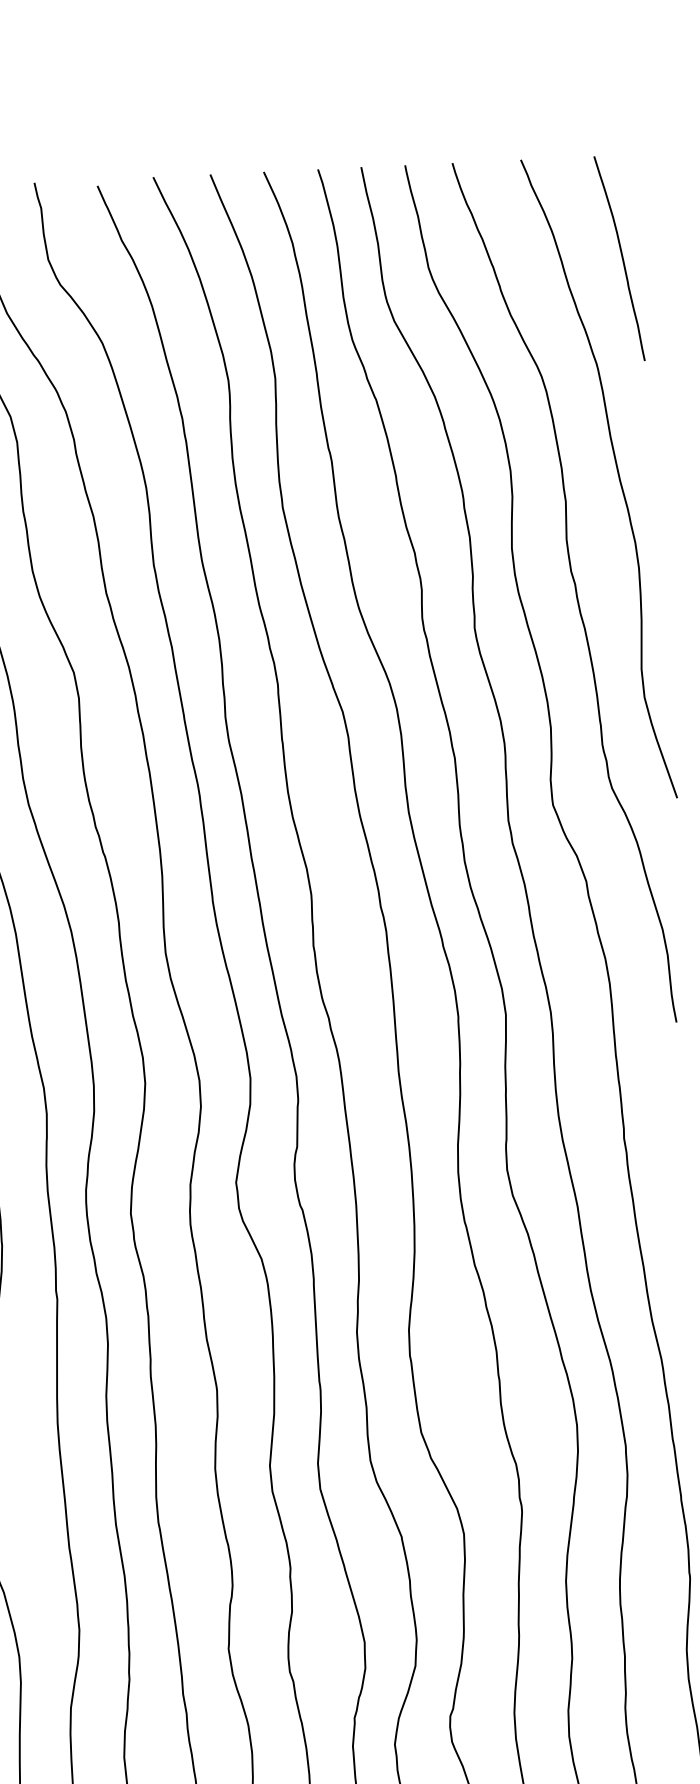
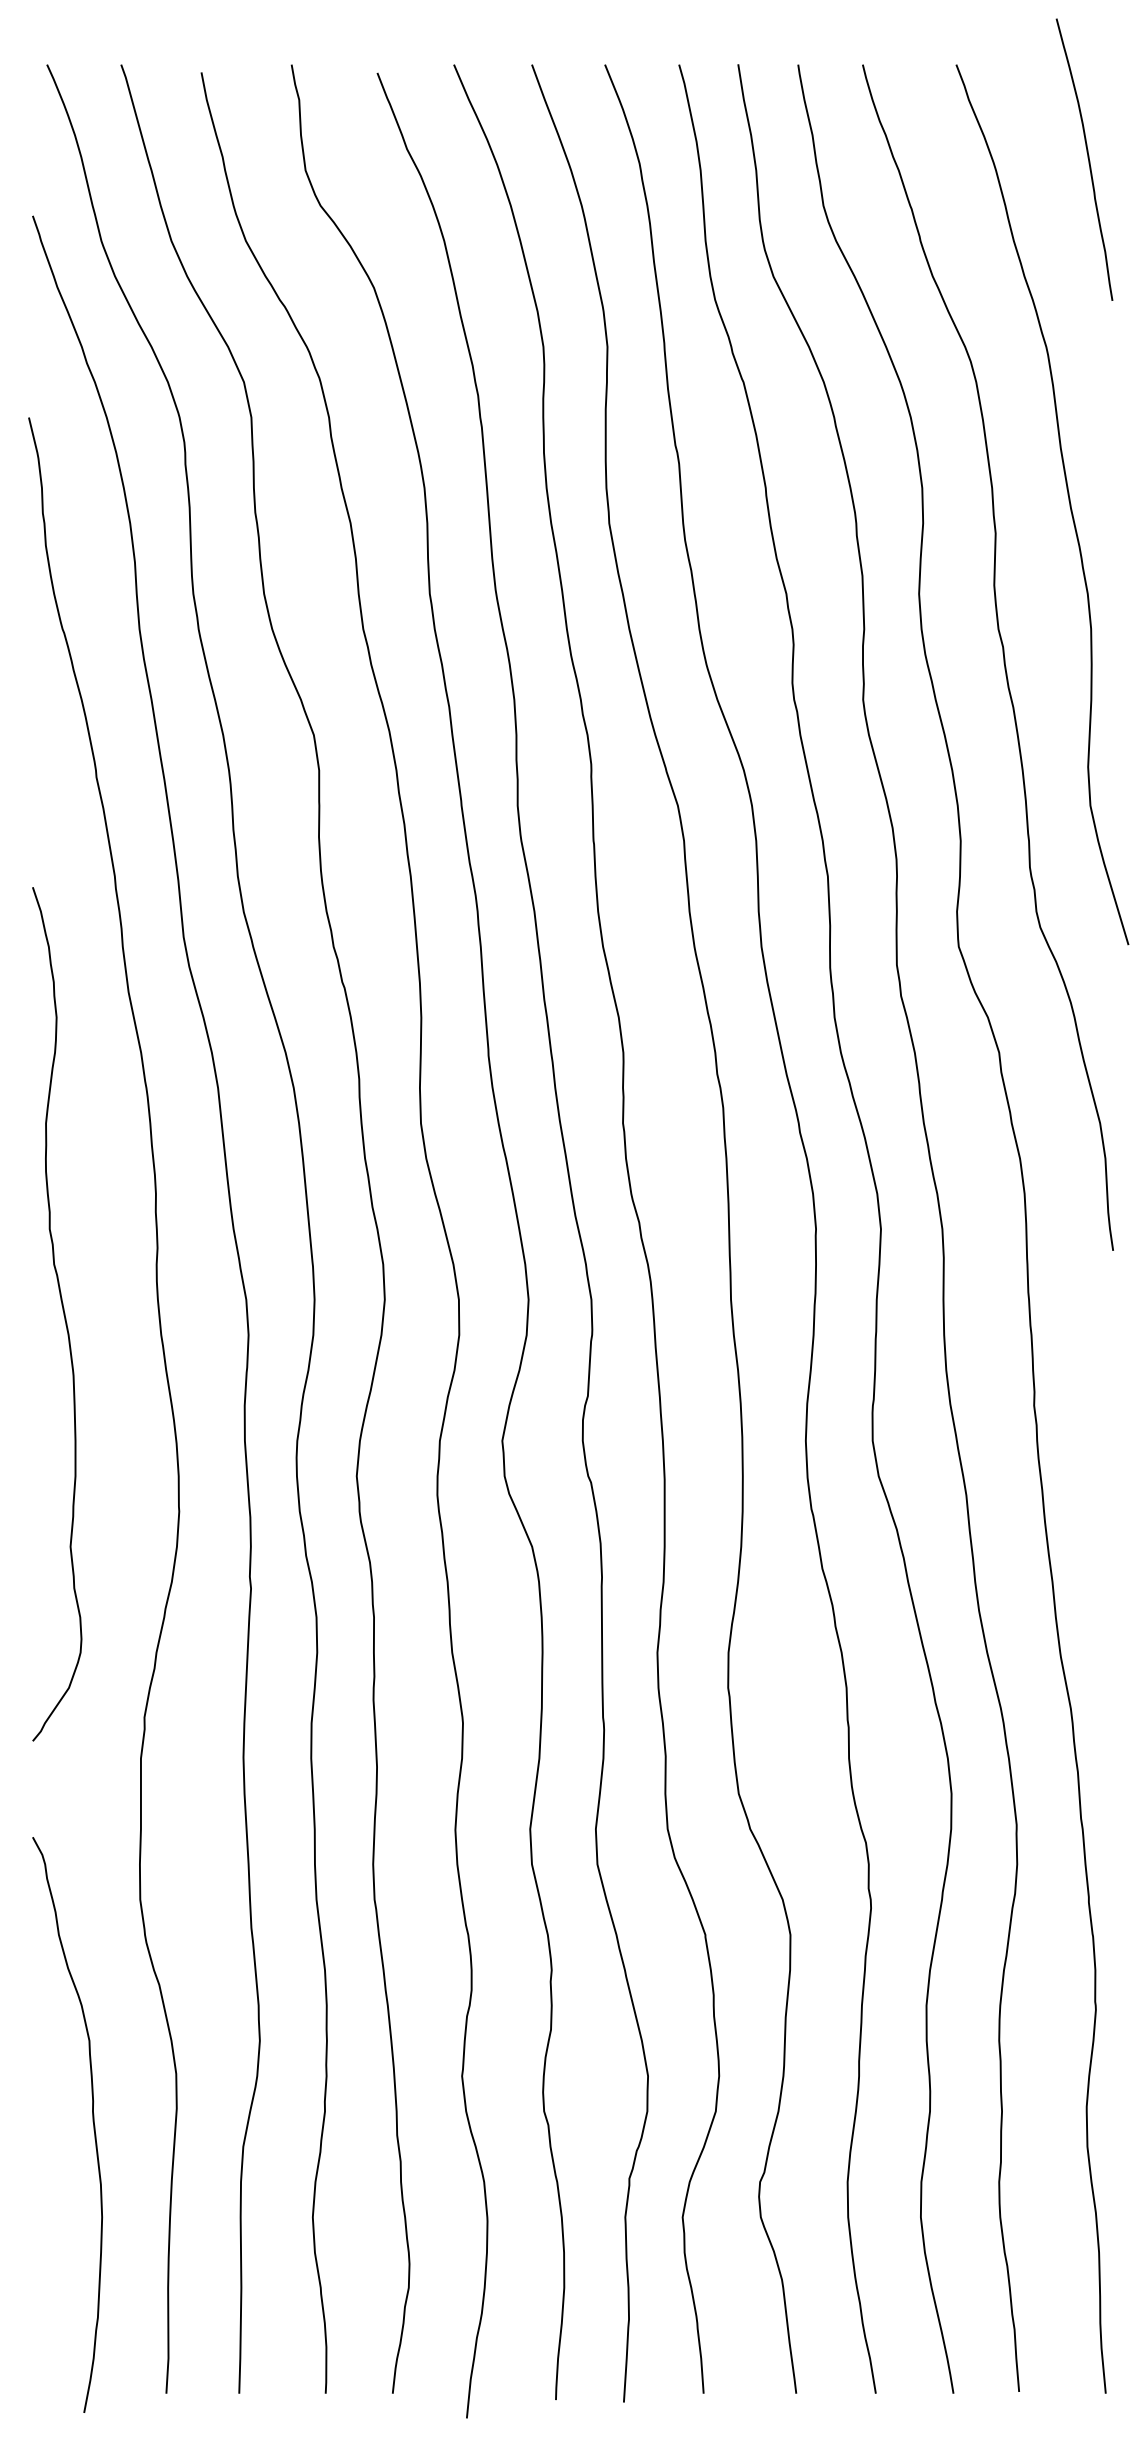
curve: (621, 257) -> (1087, 158), moved

